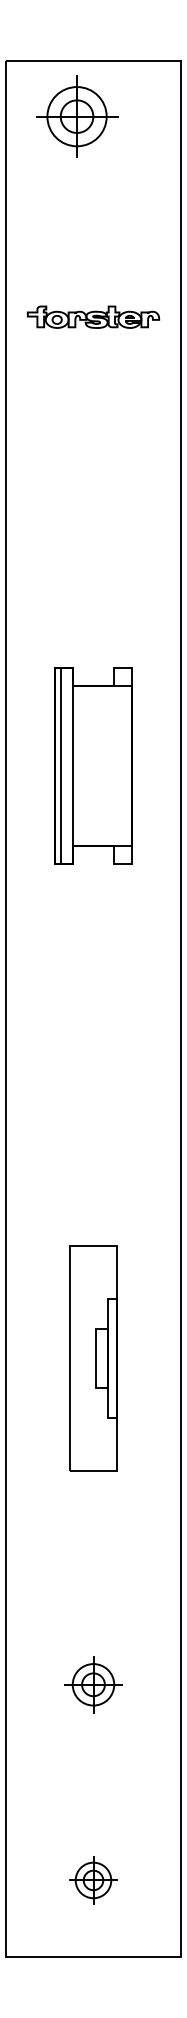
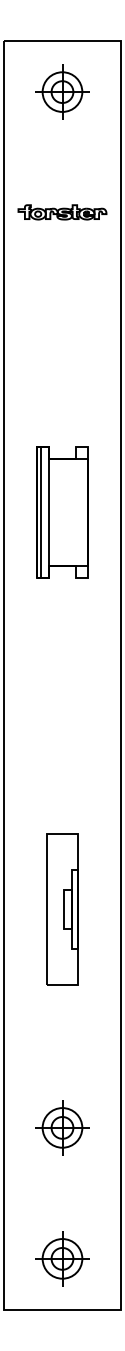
part: (77, 115) -> (62, 91), moved
part: (93, 1684) -> (62, 1127), size x1.43
part: (93, 1879) -> (62, 1258), size x1.67

